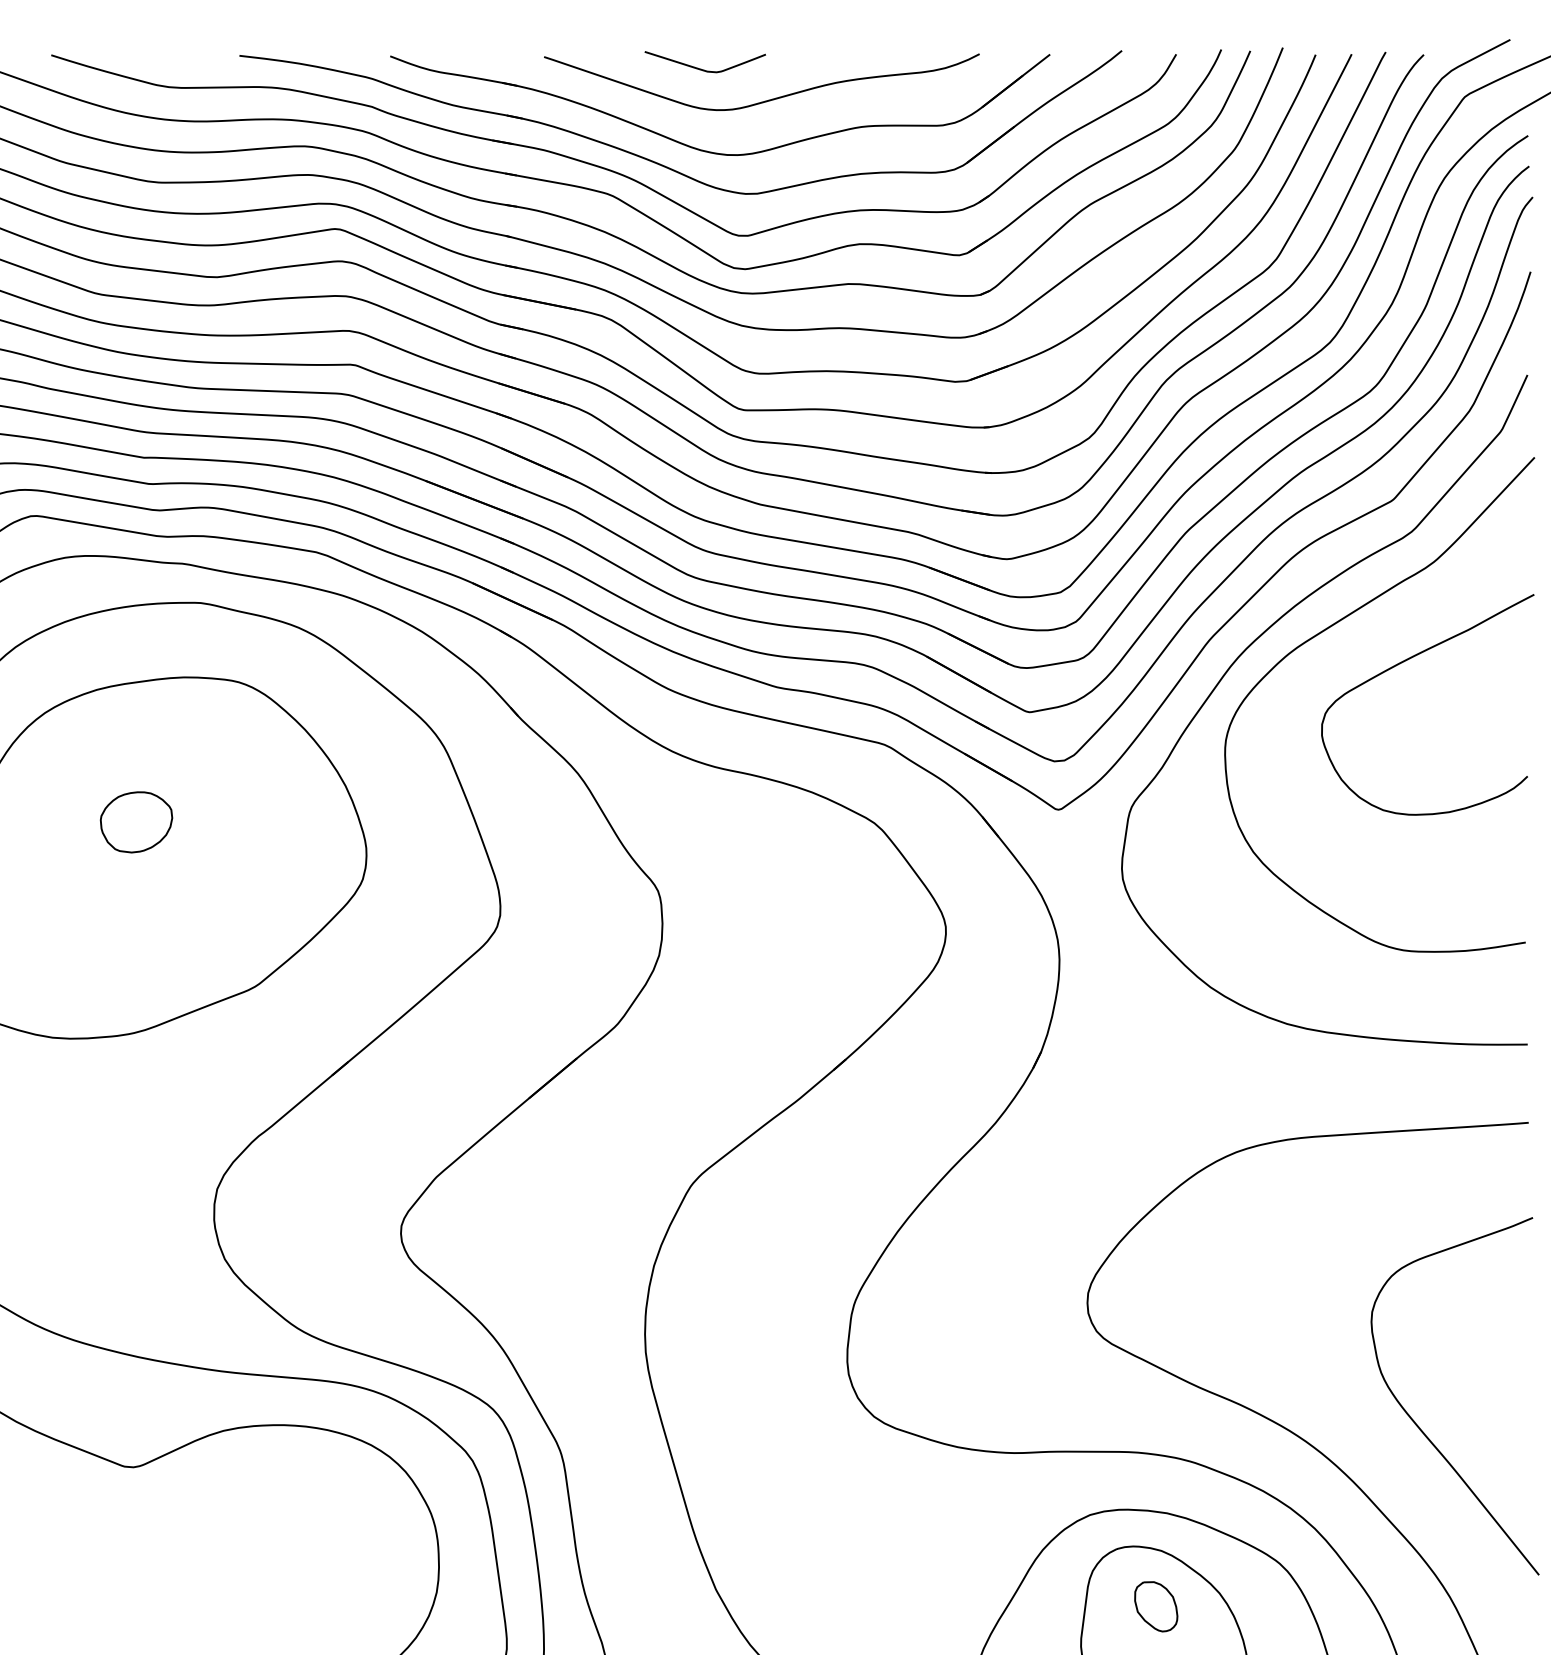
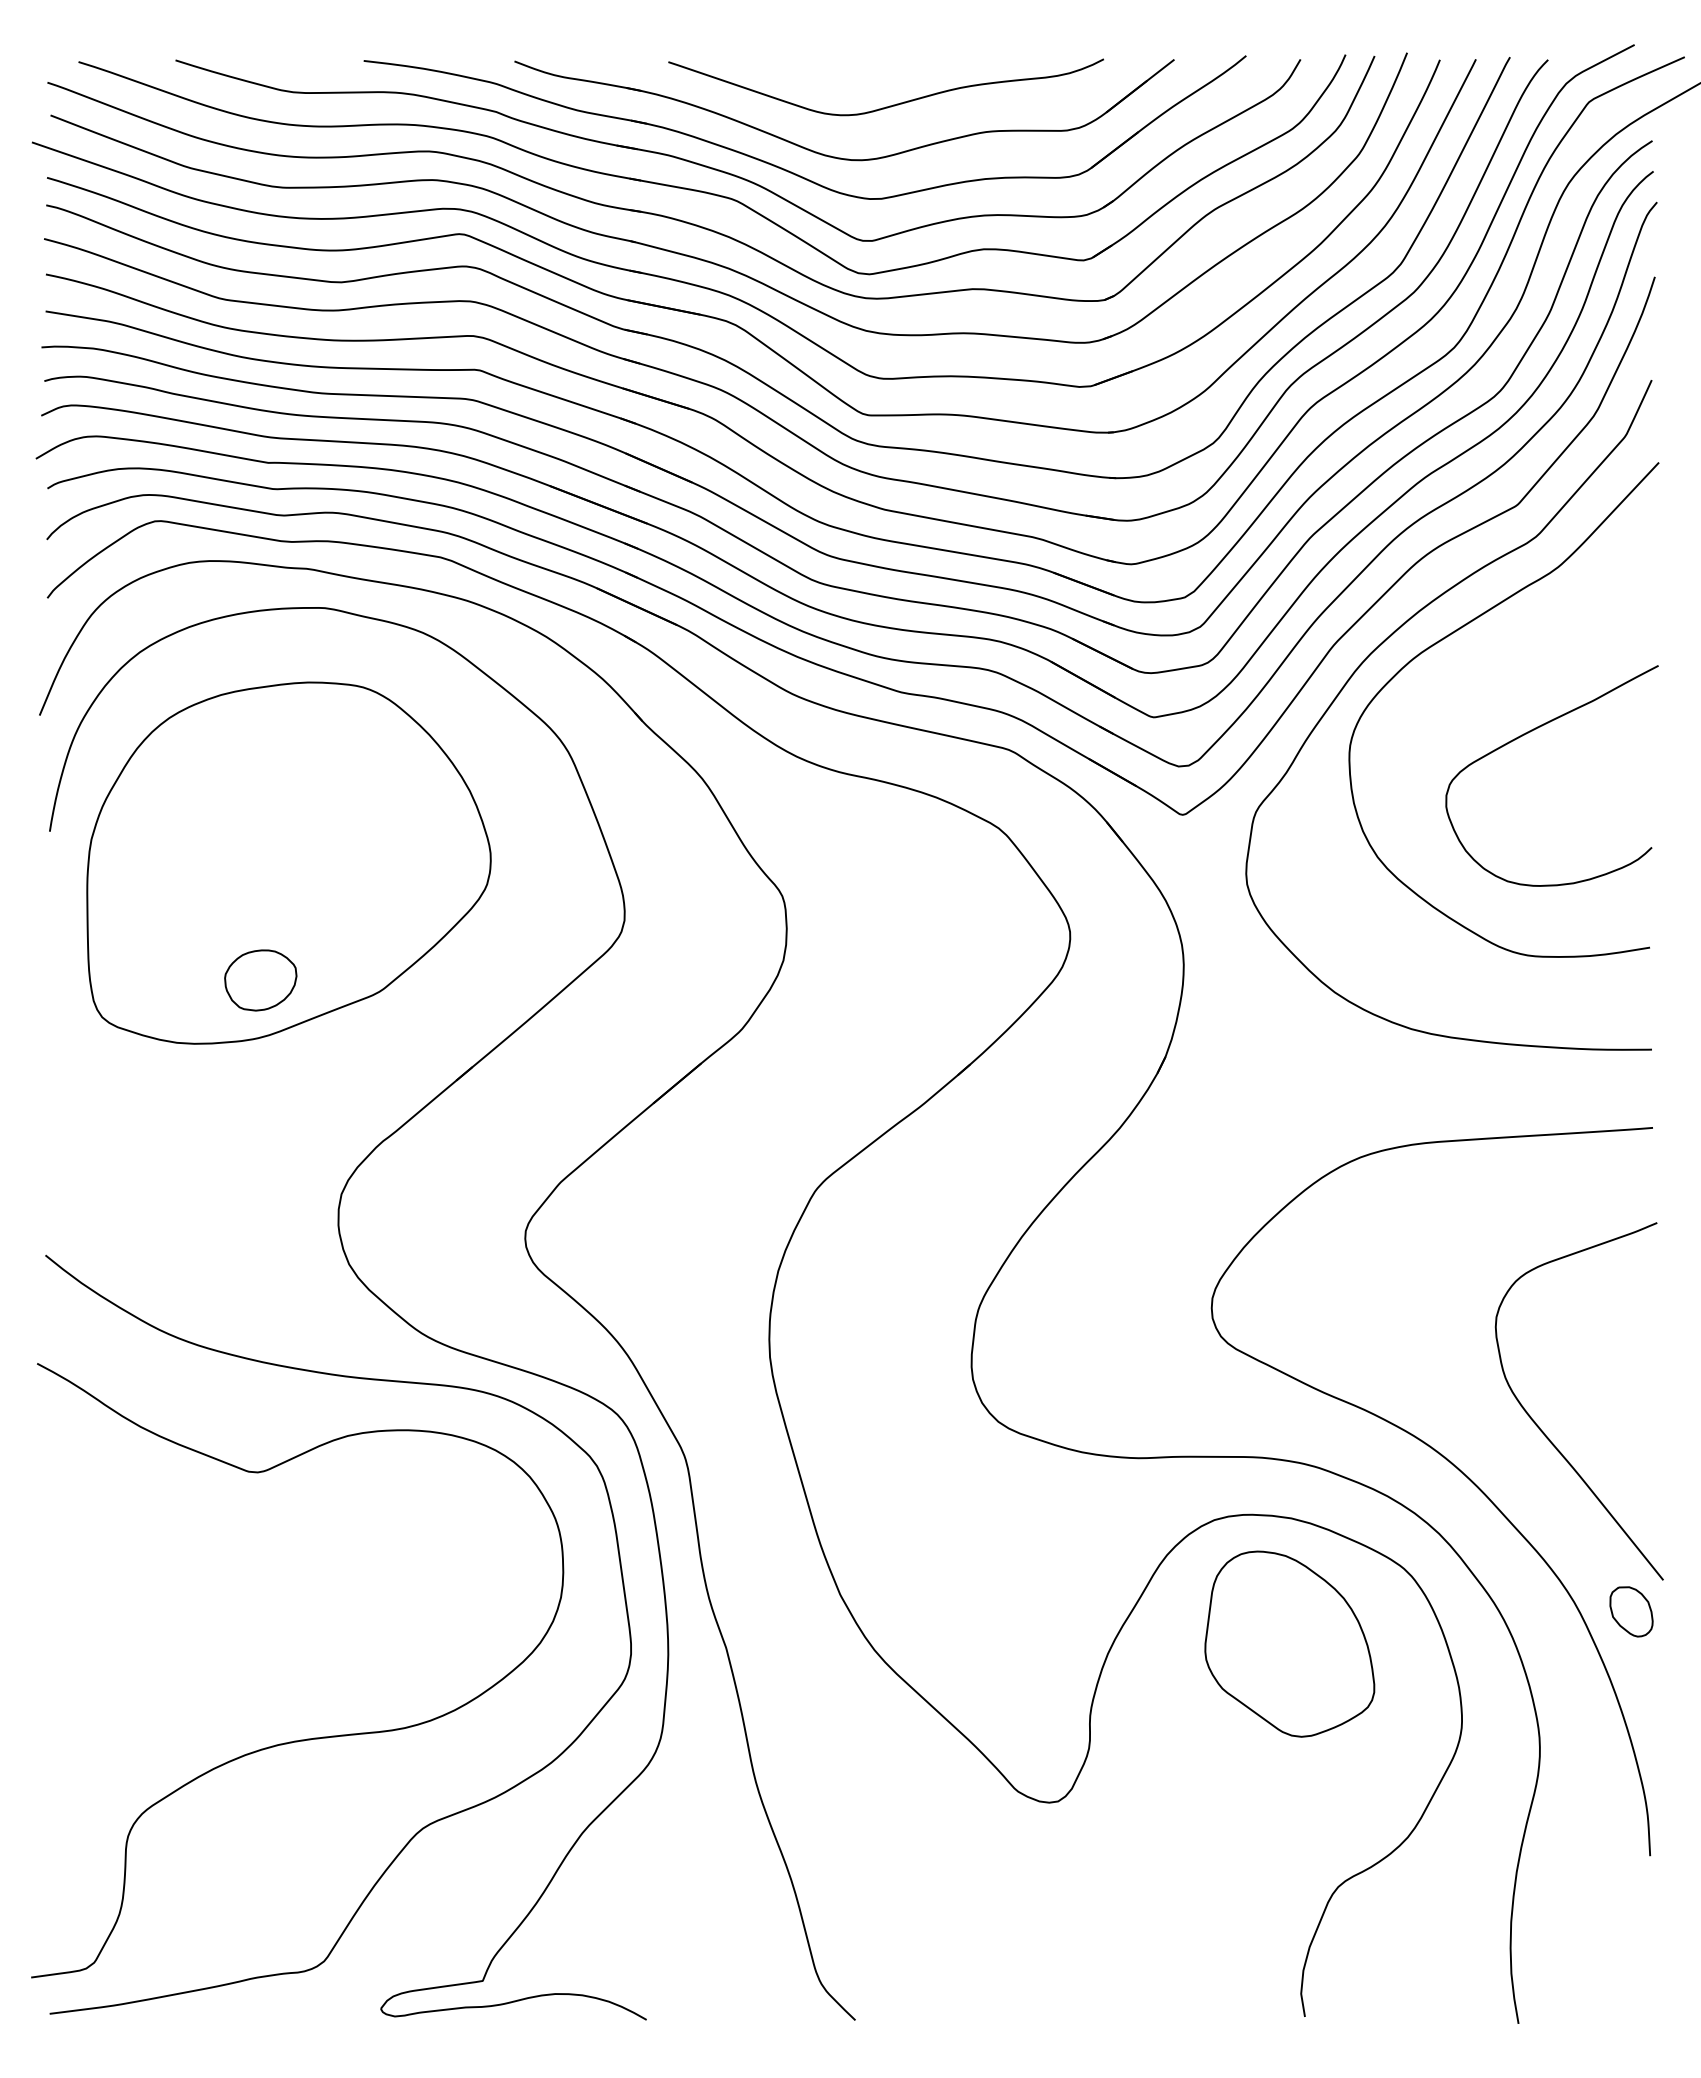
curve: (704, 69) -> (828, 74), removed
curve: (1406, 661) -> (1530, 732), moved
part: (136, 822) -> (260, 980), moved
part: (1156, 1606) -> (1631, 1611), moved

